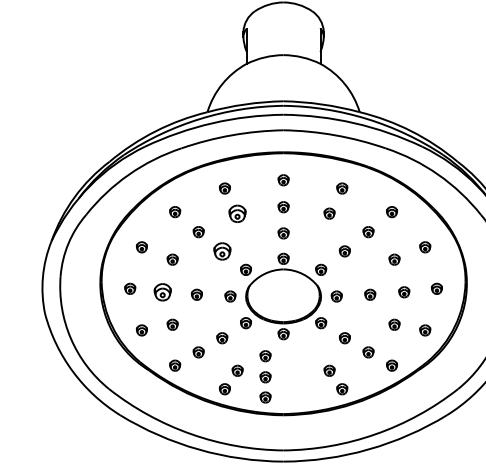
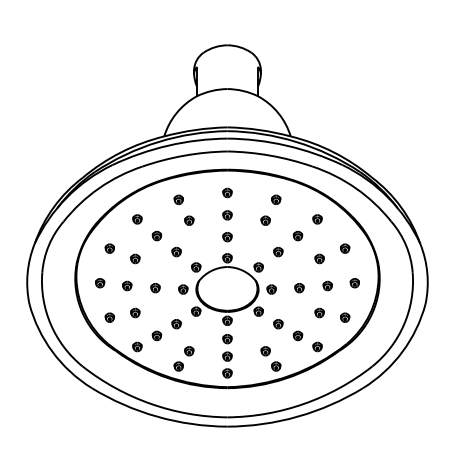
part: (237, 213) -> (189, 220), size x0.62
part: (222, 250) -> (176, 251), size x0.62
part: (163, 291) -> (127, 285), size x0.62
part: (265, 377) -> (227, 356), moved

